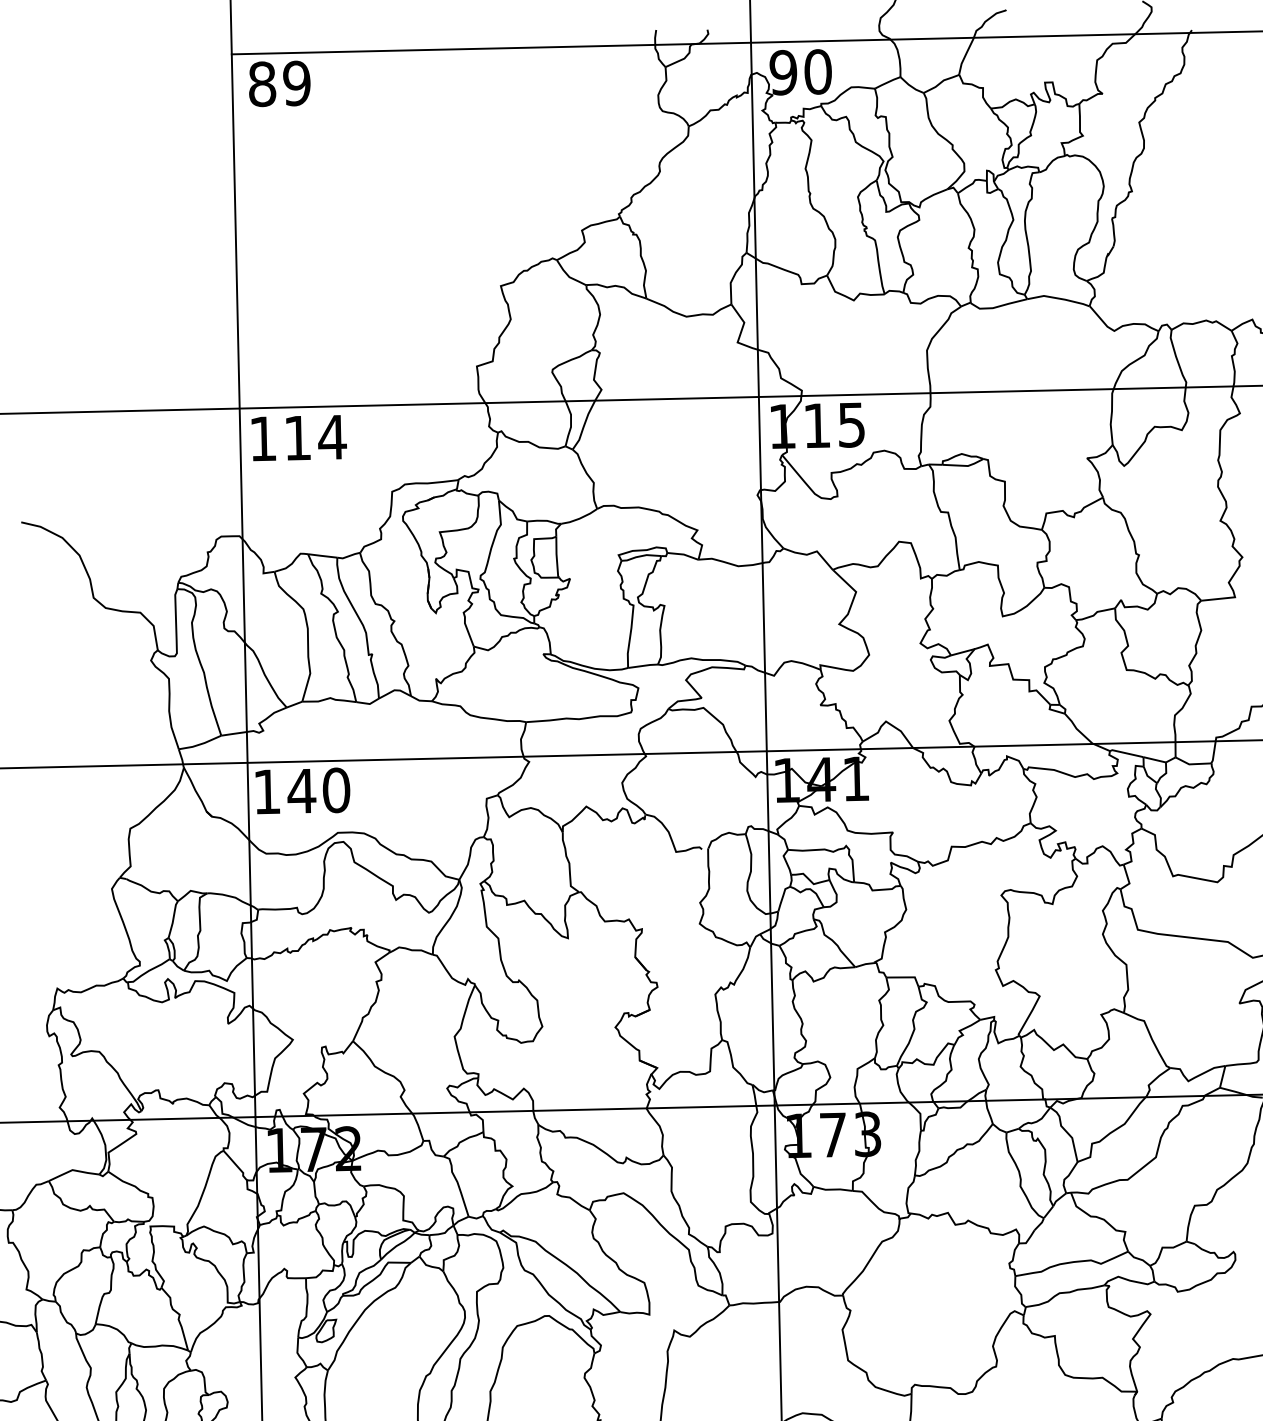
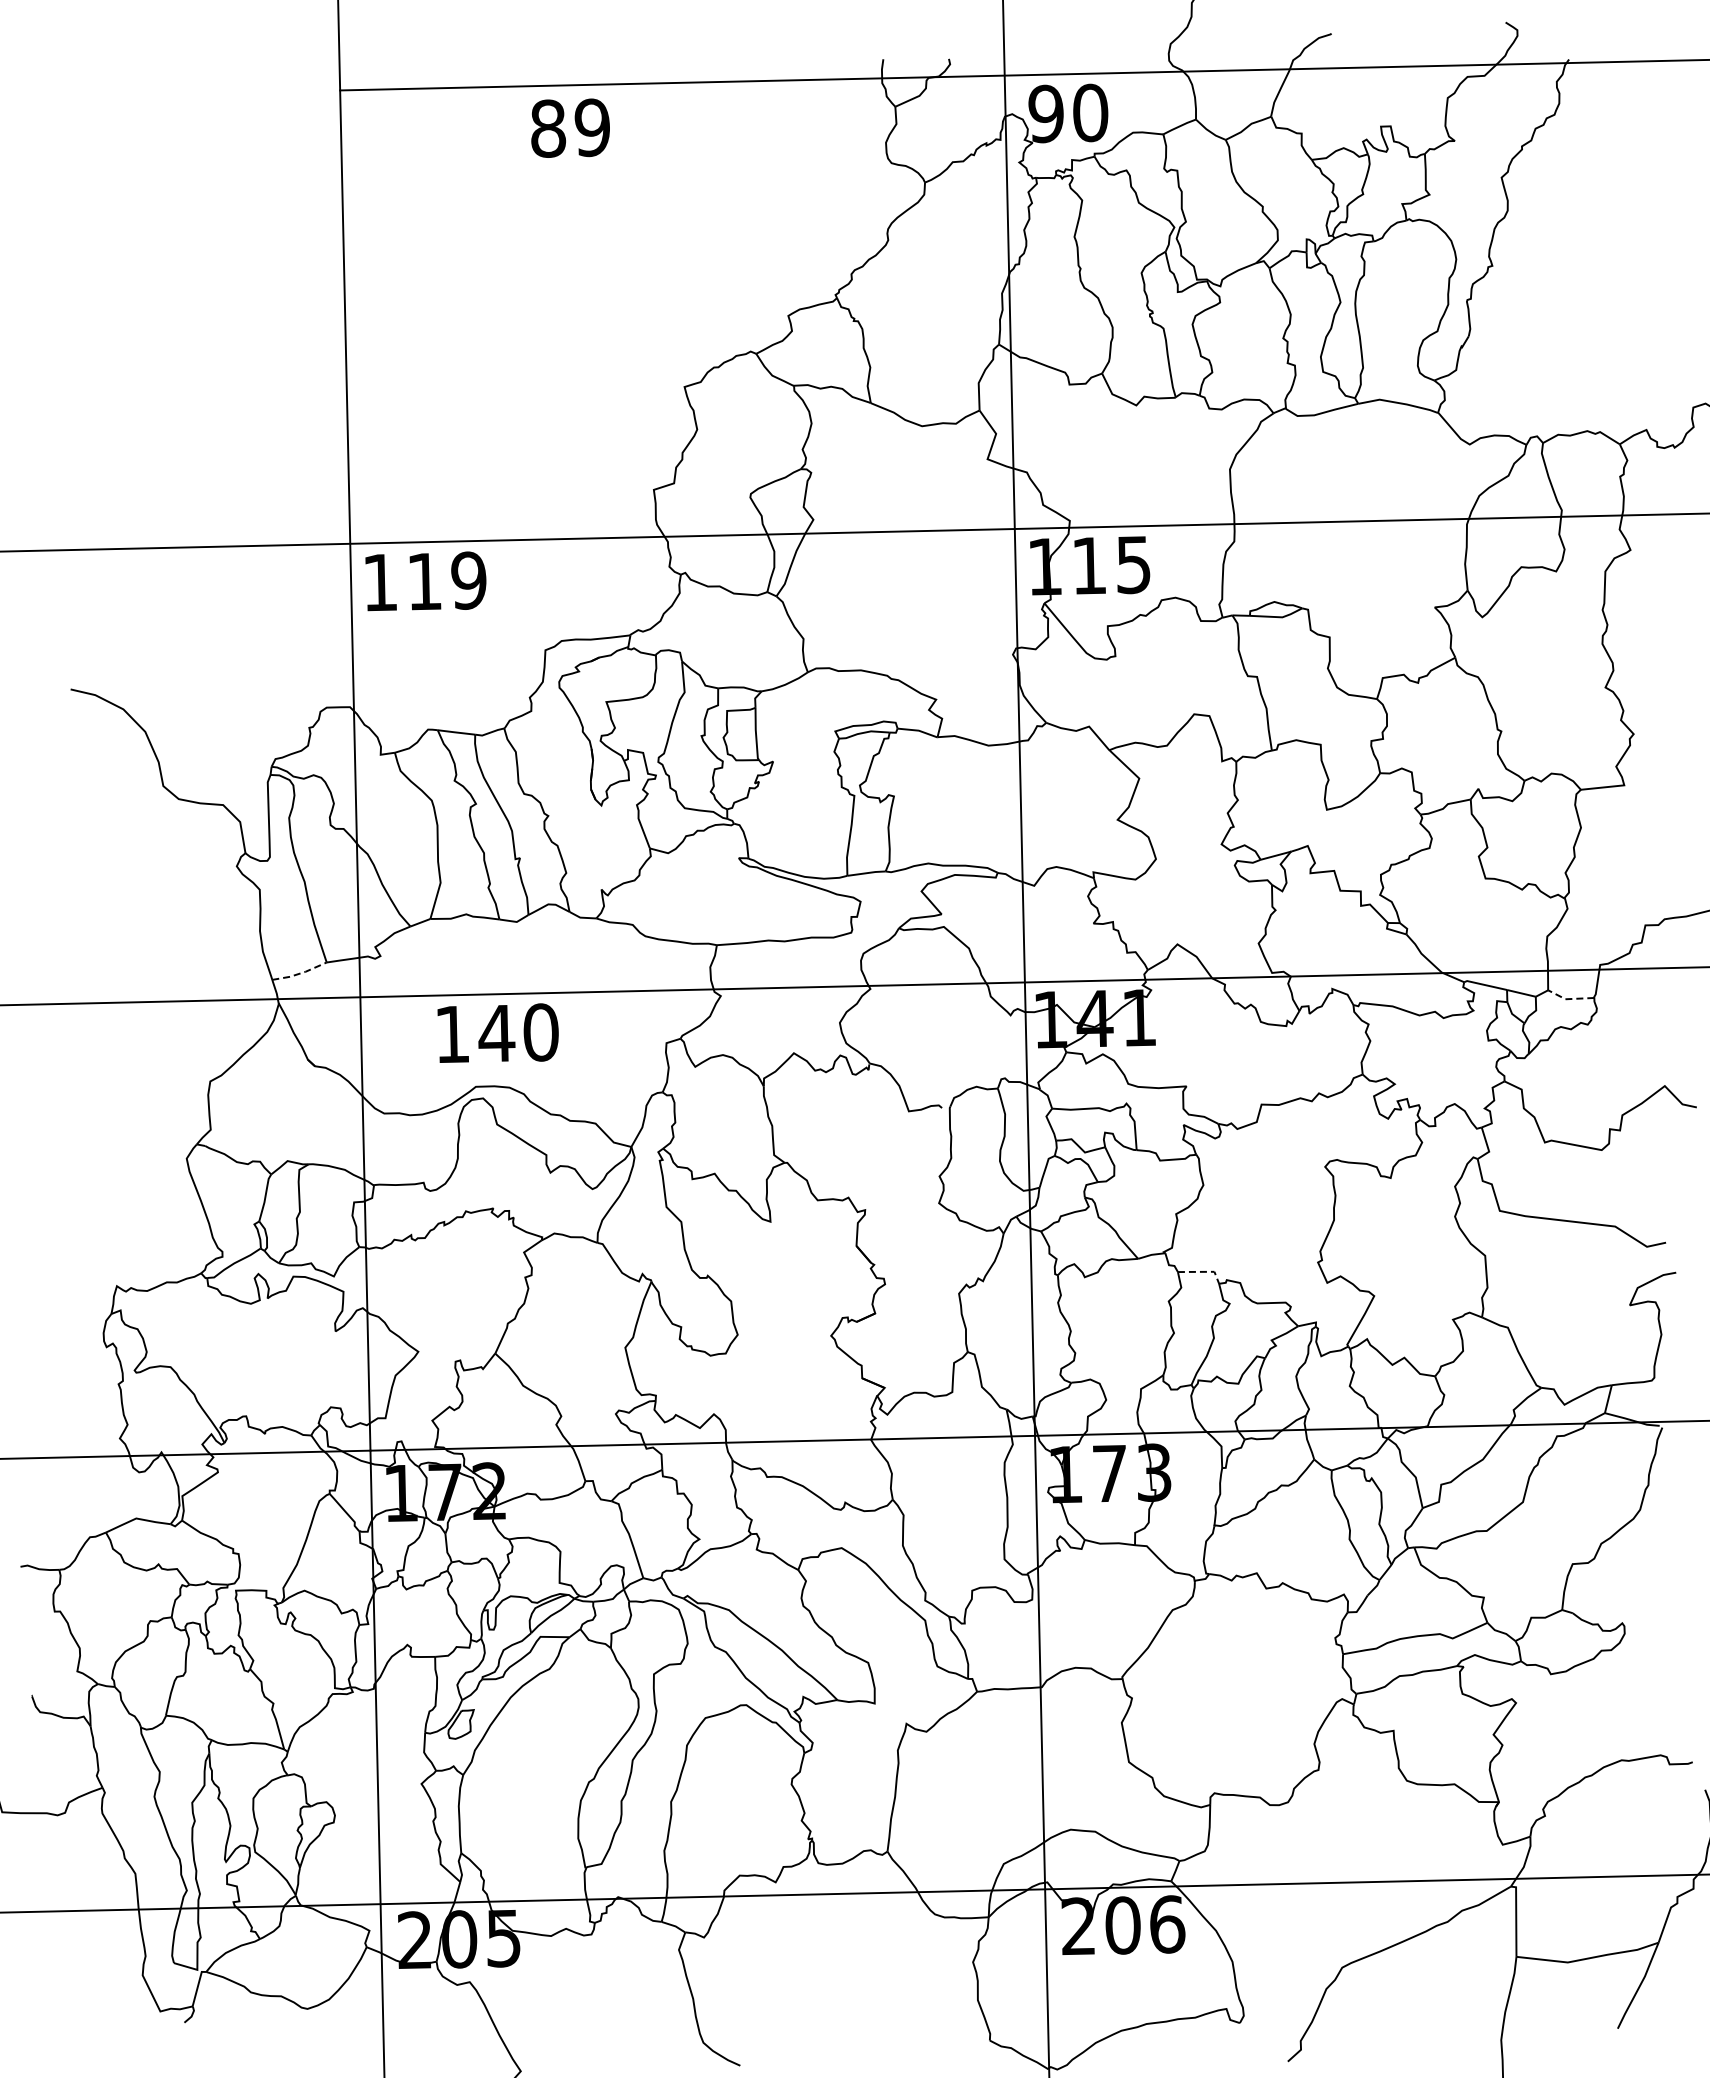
text: (279, 83) -> (570, 127), moved
text: (332, 437) -> (468, 580), 114 -> 119
line: (200, 744) -> (300, 973), solid -> dashed
line: (1192, 764) -> (1569, 999), solid -> dashed
text: (302, 790) -> (497, 1032), moved
line: (906, 977) -> (1203, 1271), solid -> dashed

